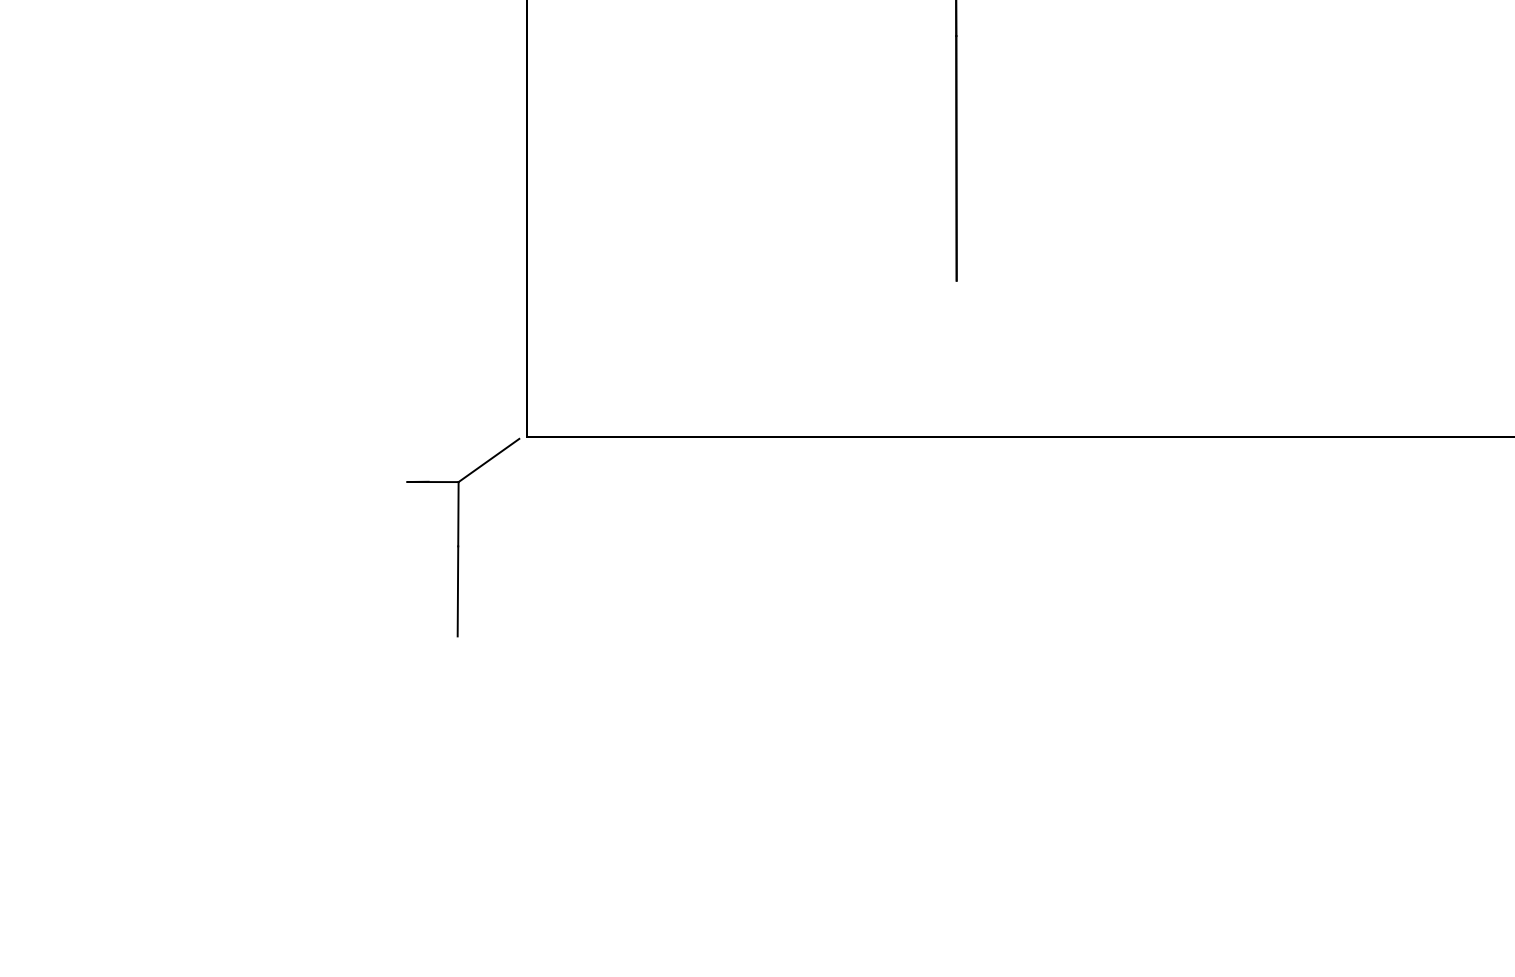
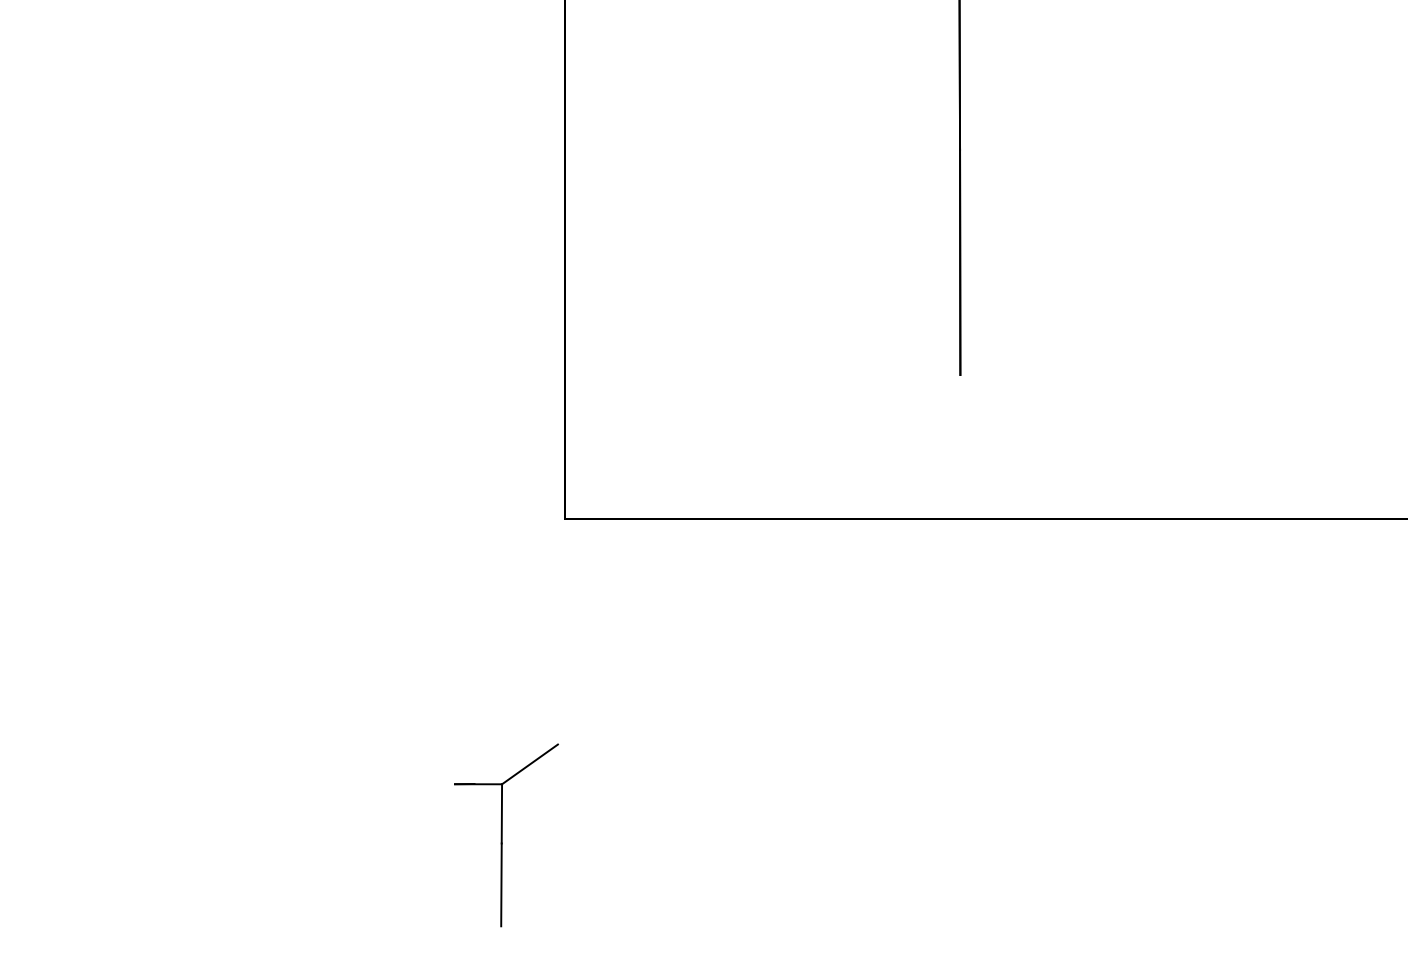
part: (463, 537) -> (506, 835), moved

